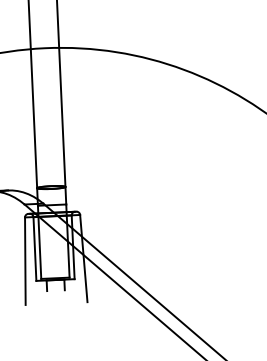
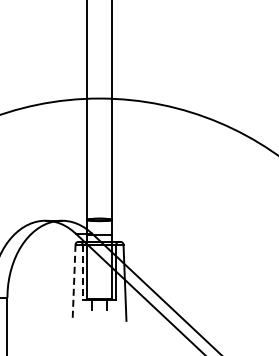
line: (34, 248) -> (82, 272), solid -> dashed
line: (25, 261) -> (74, 283), solid -> dashed

